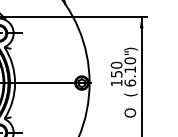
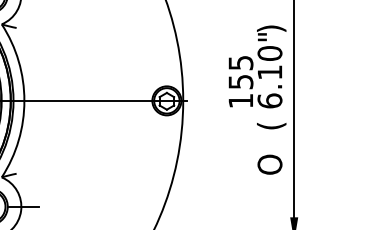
text: (116, 64) -> (240, 61), 150 -> 155

